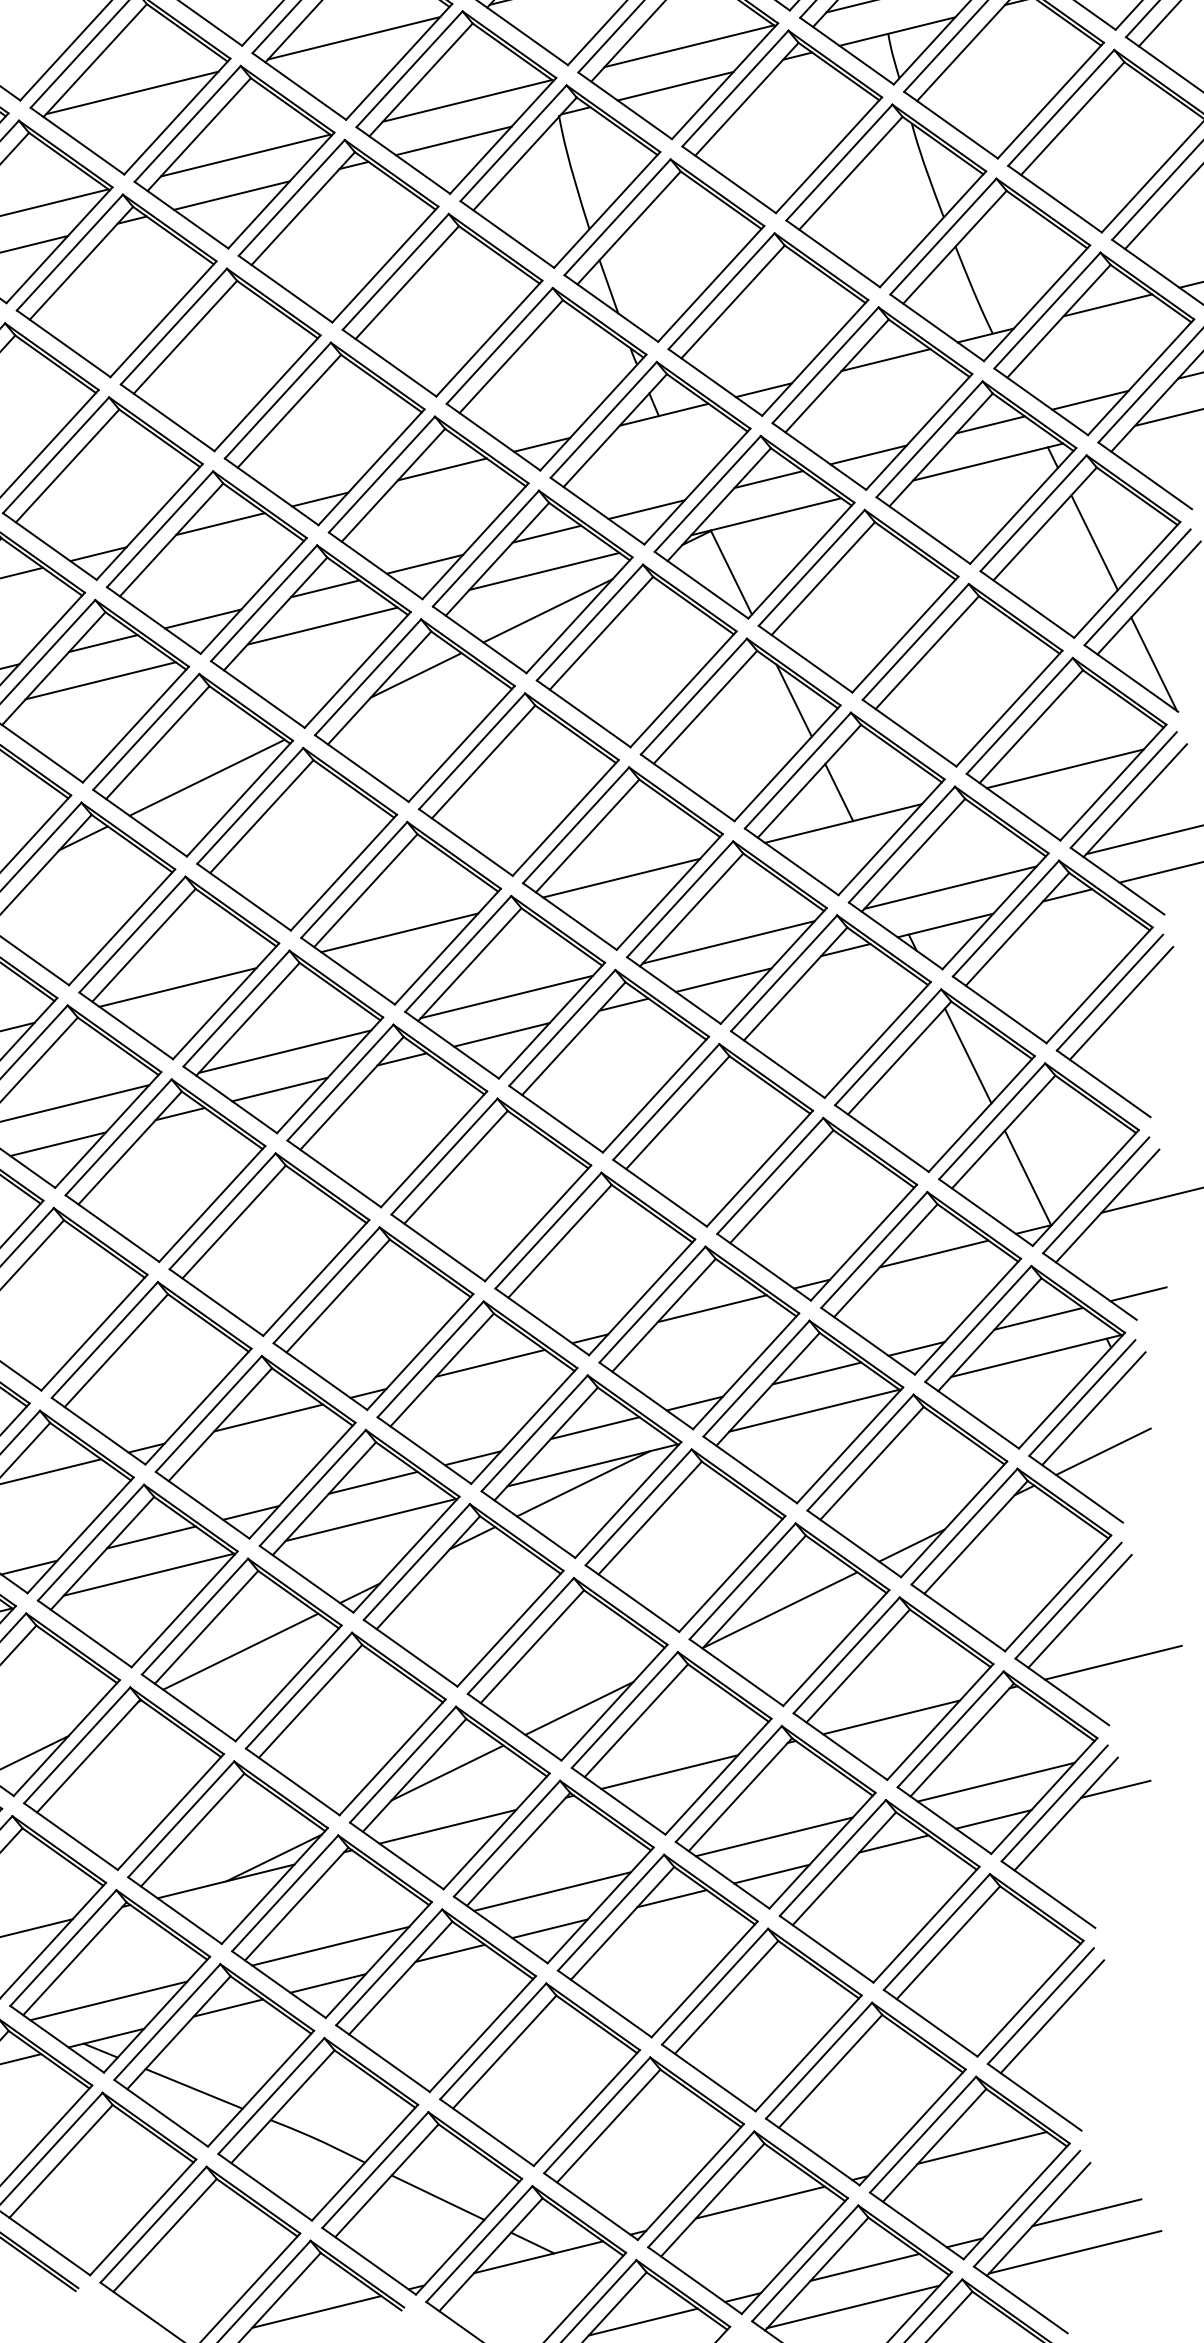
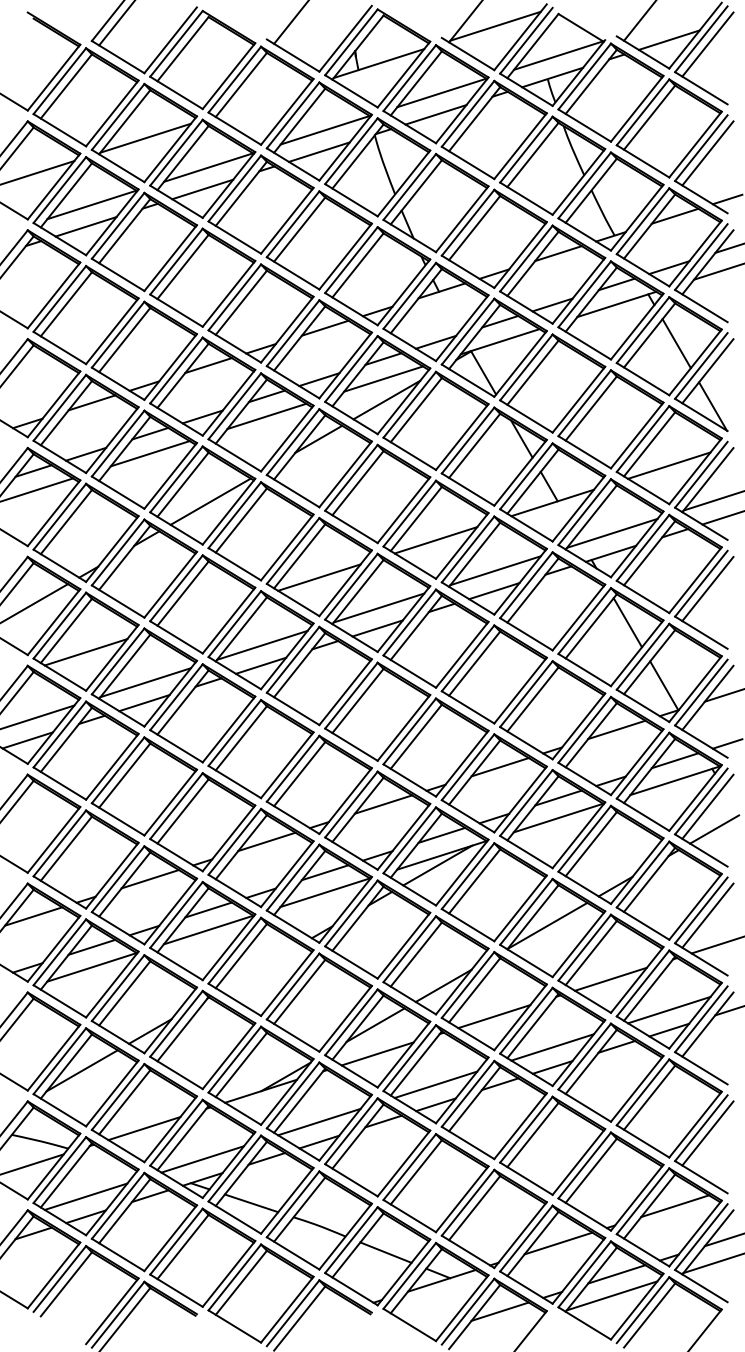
line: (354, 37) -> (262, 100), removed
line: (177, 986) -> (202, 614), removed
line: (240, 1651) -> (260, 967), removed
line: (317, 2312) -> (325, 1318), removed

